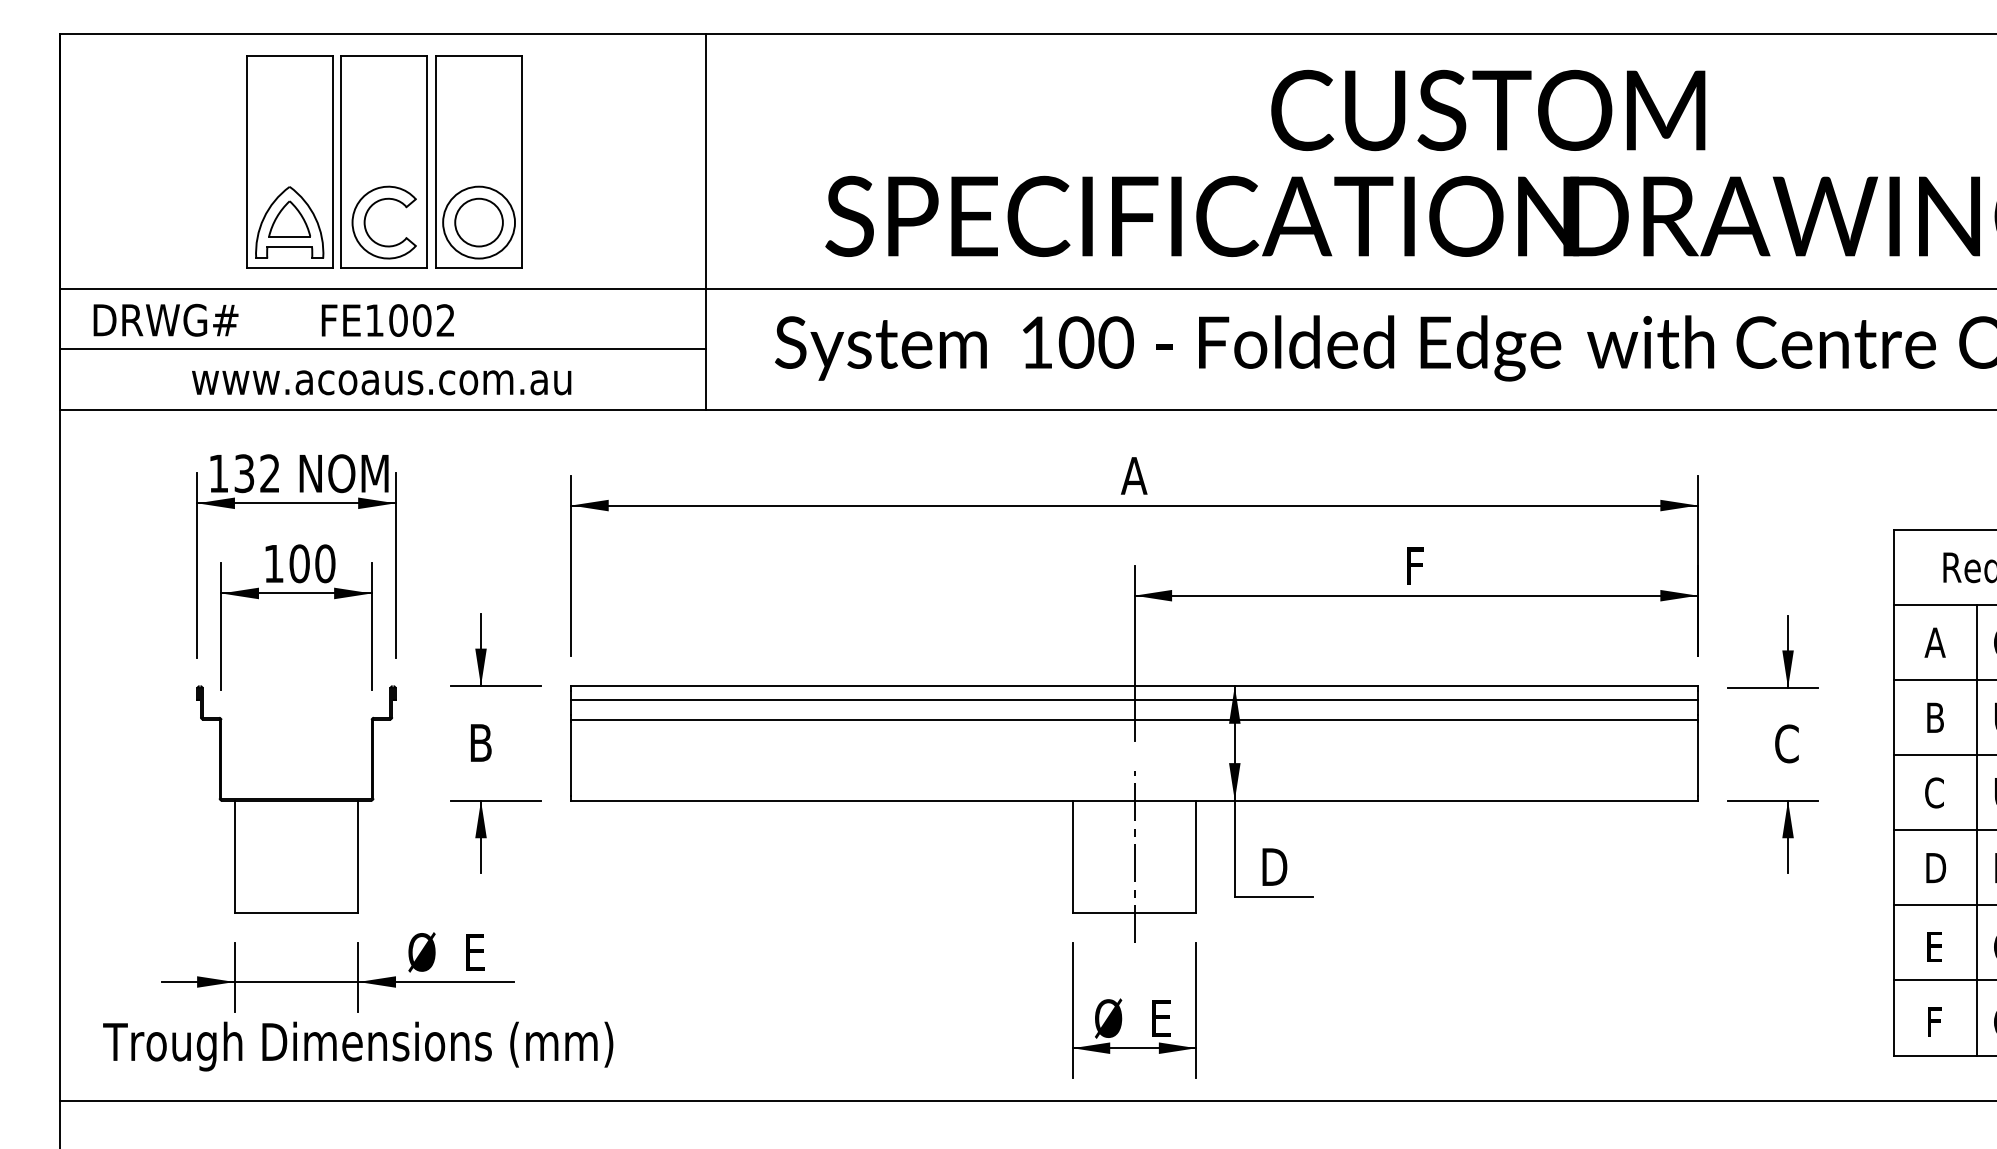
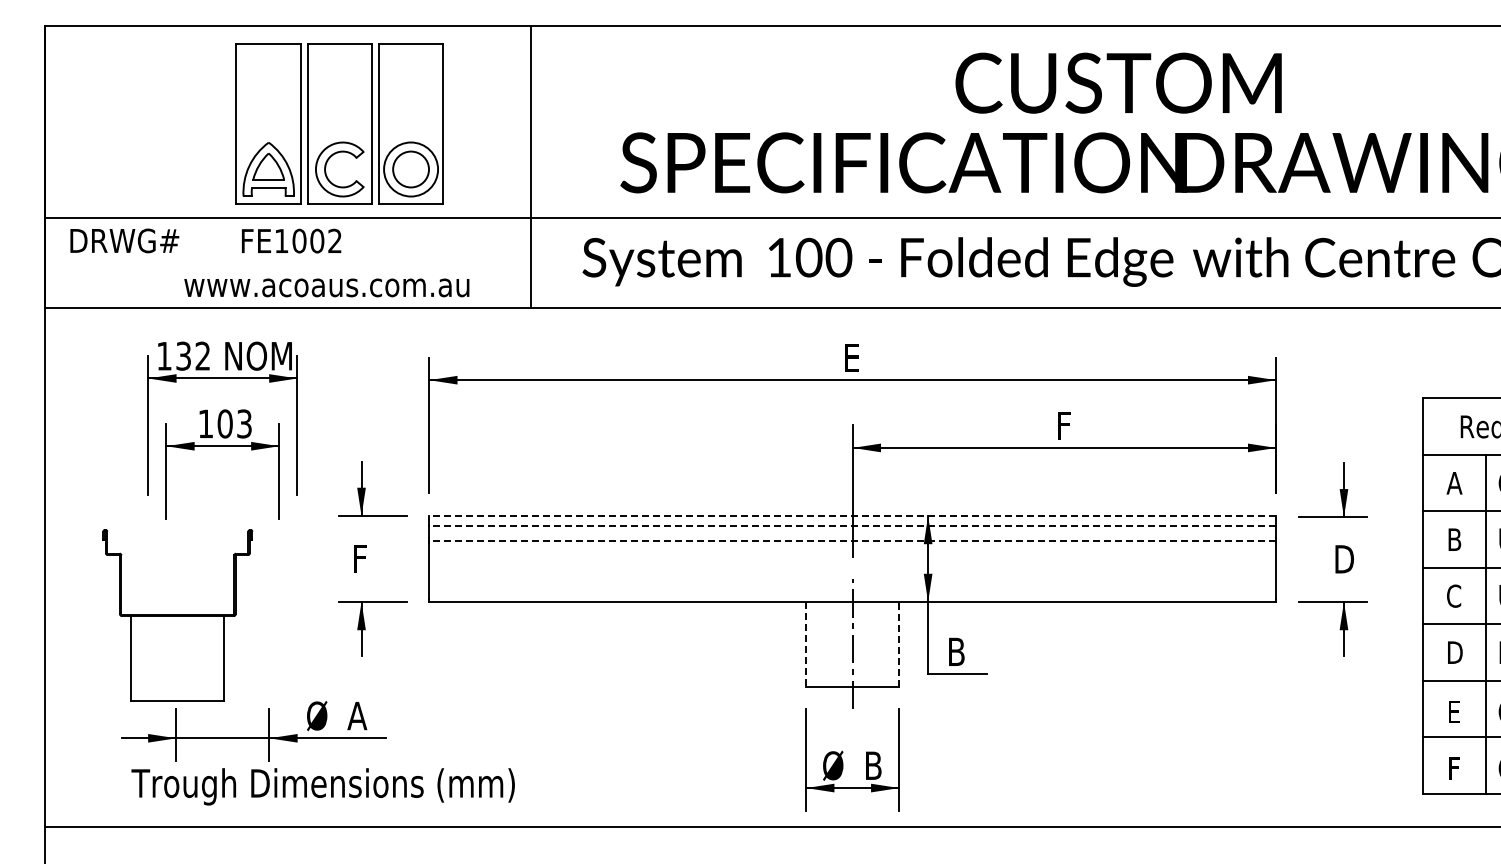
part: (383, 161) -> (339, 123), moved
line: (382, 348) -> (287, 262), removed
text: (381, 382) -> (326, 287), moved
text: (1134, 475) -> (852, 357), A -> E
text: (325, 563) -> (244, 423), 100 -> 103
line: (1134, 685) -> (852, 515), solid -> dashed
line: (1134, 700) -> (852, 526), solid -> dashed
line: (1134, 720) -> (852, 541), solid -> dashed
text: (480, 742) -> (361, 558), B -> F
text: (1787, 742) -> (1343, 558), C -> D
part: (296, 800) -> (177, 615), moved
line: (1196, 855) -> (899, 643), solid -> dashed
line: (1073, 857) -> (806, 644), solid -> dashed
text: (1276, 866) -> (959, 651), D -> B
text: (475, 952) -> (357, 716), E -> A
text: (1162, 1018) -> (873, 765), E -> B
text: (357, 1046) -> (322, 786), moved

